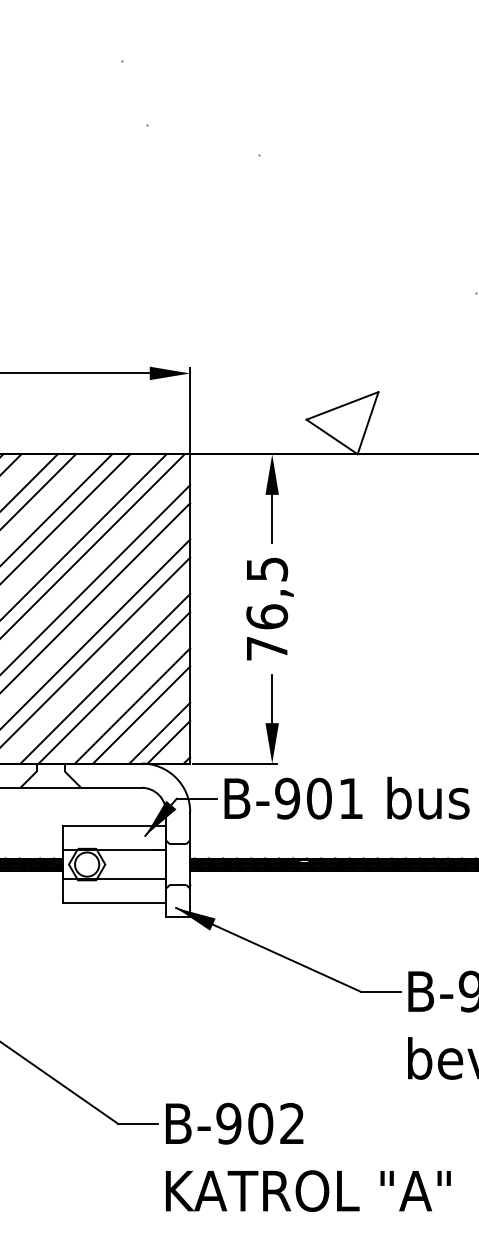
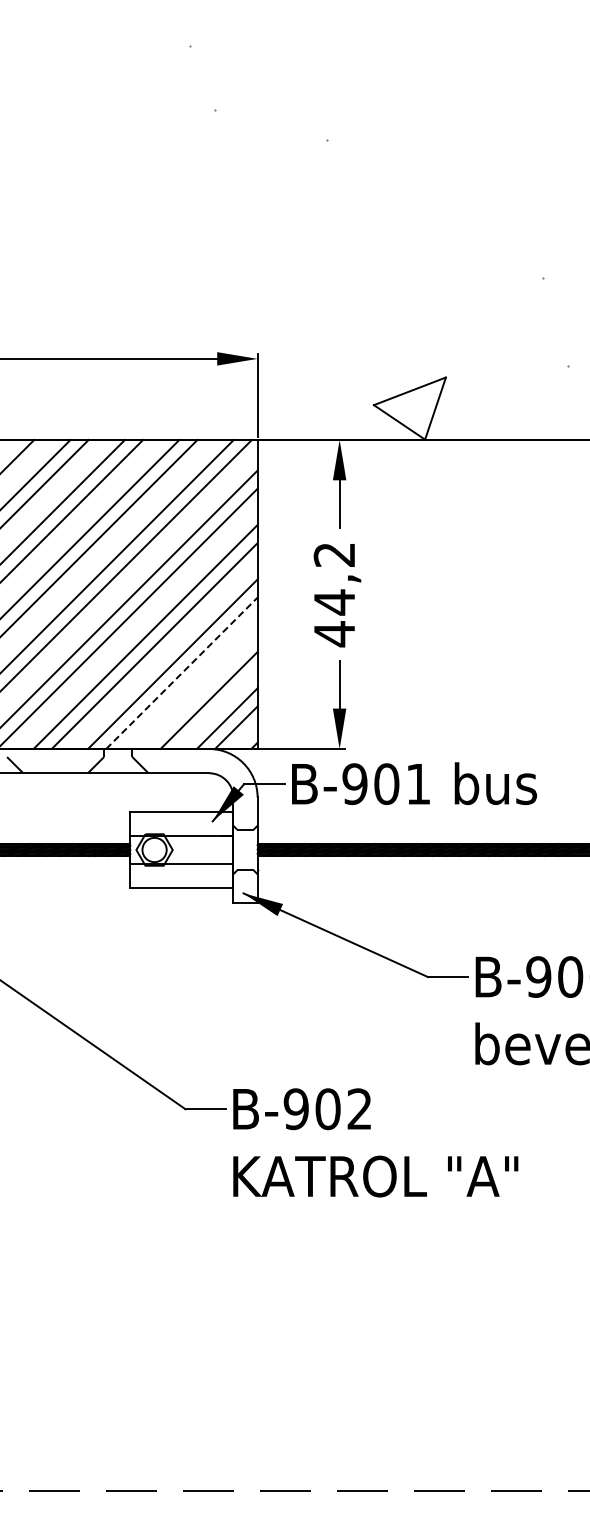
text: (267, 610) -> (334, 595), 76,5 -> 44,2
line: (115, 687) -> (182, 672), solid -> dashed
line: (132, 706) -> (199, 691), removed

